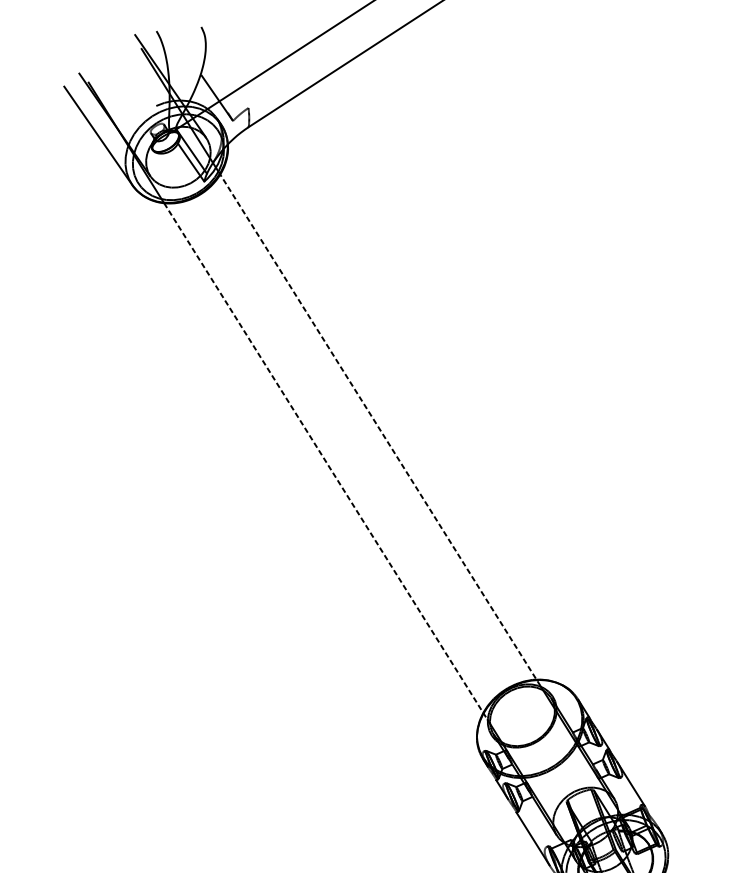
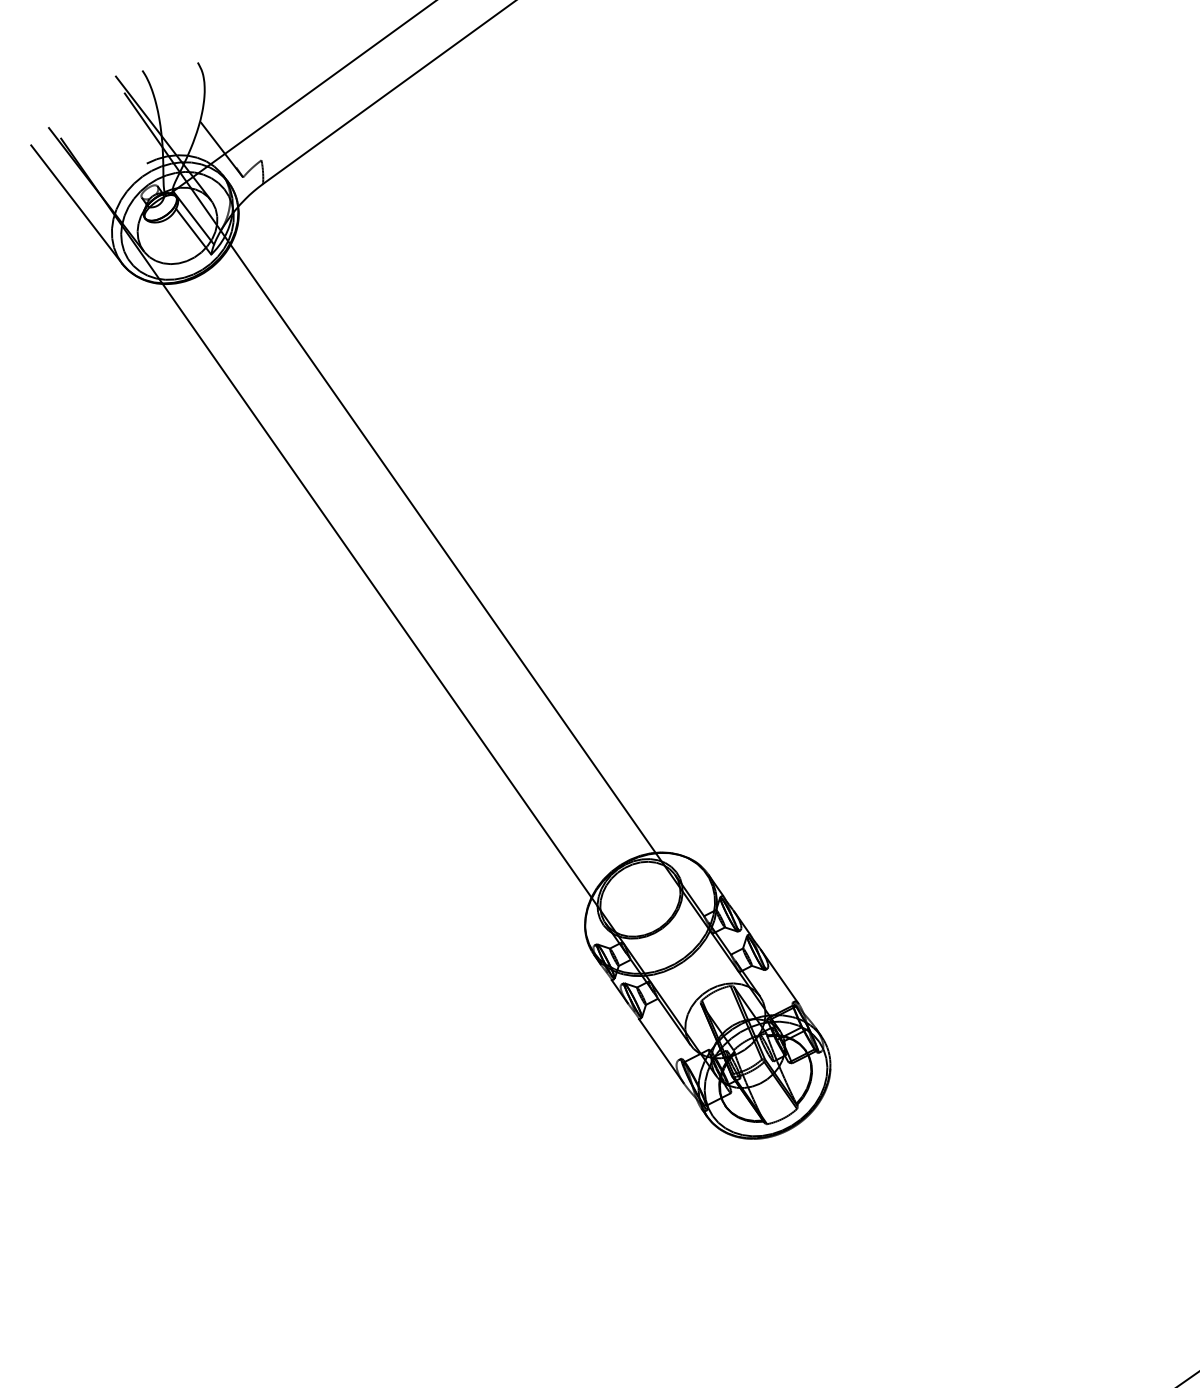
line: (380, 430) -> (445, 552), dashed -> solid
line: (325, 461) -> (379, 594), dashed -> solid

